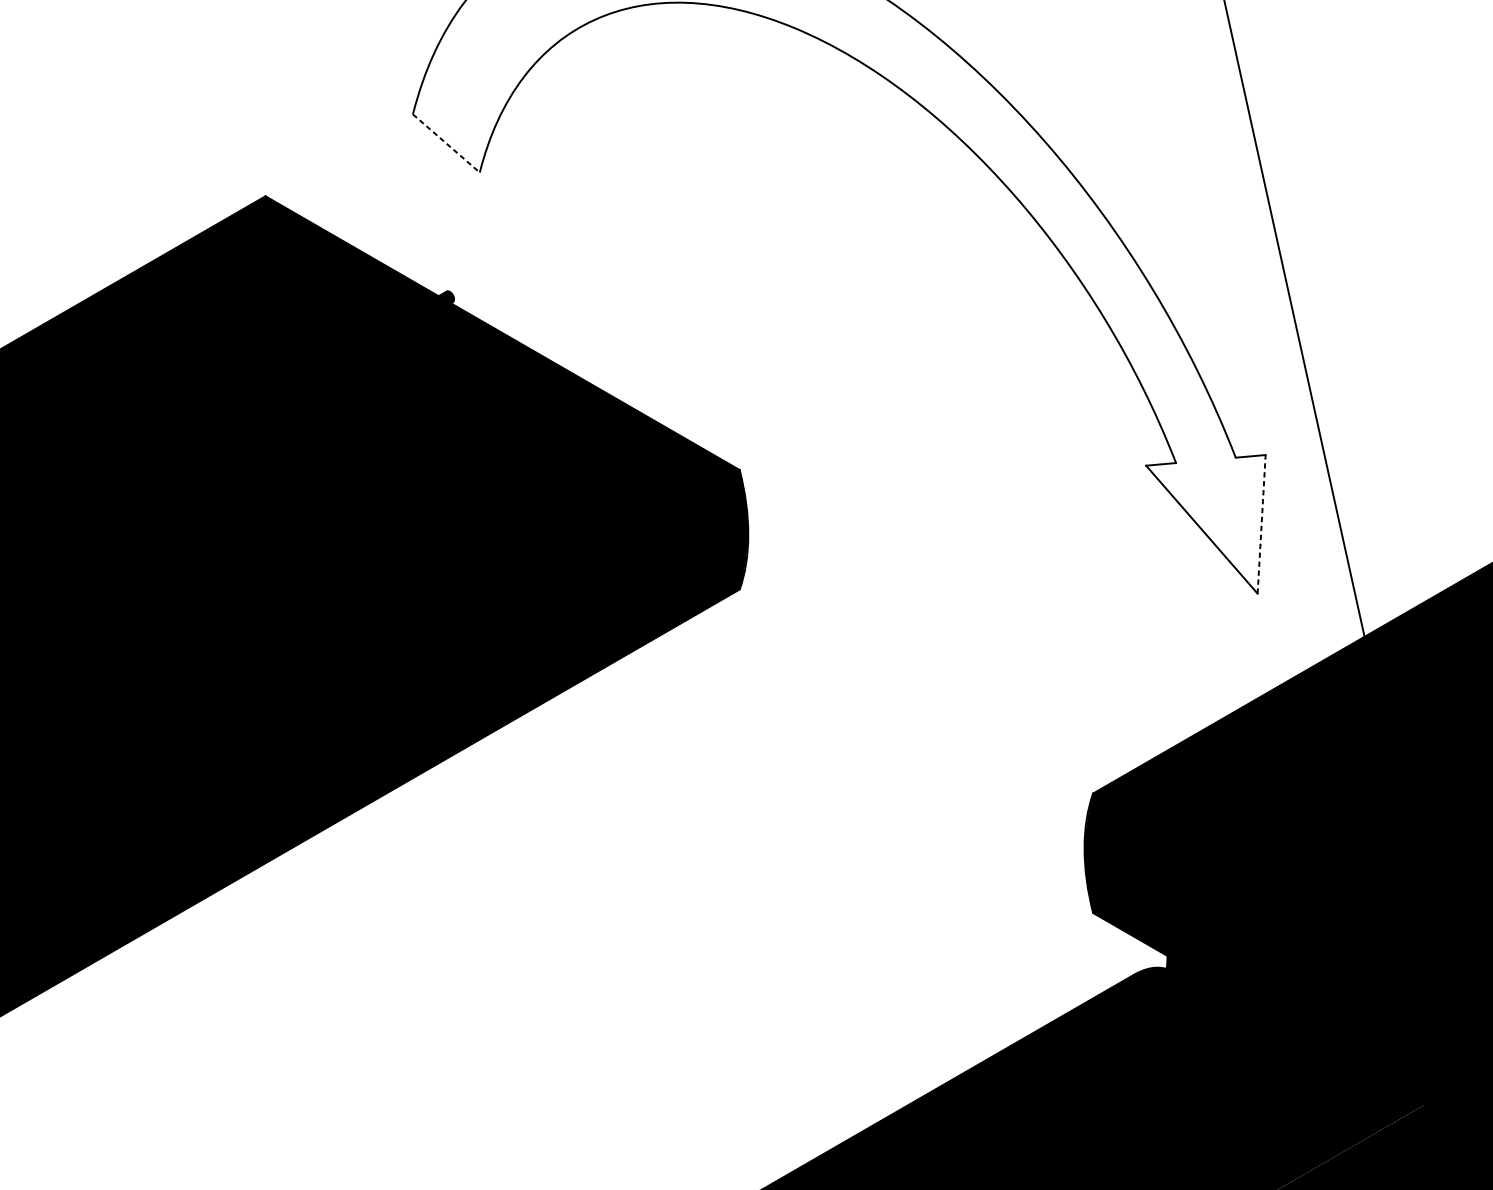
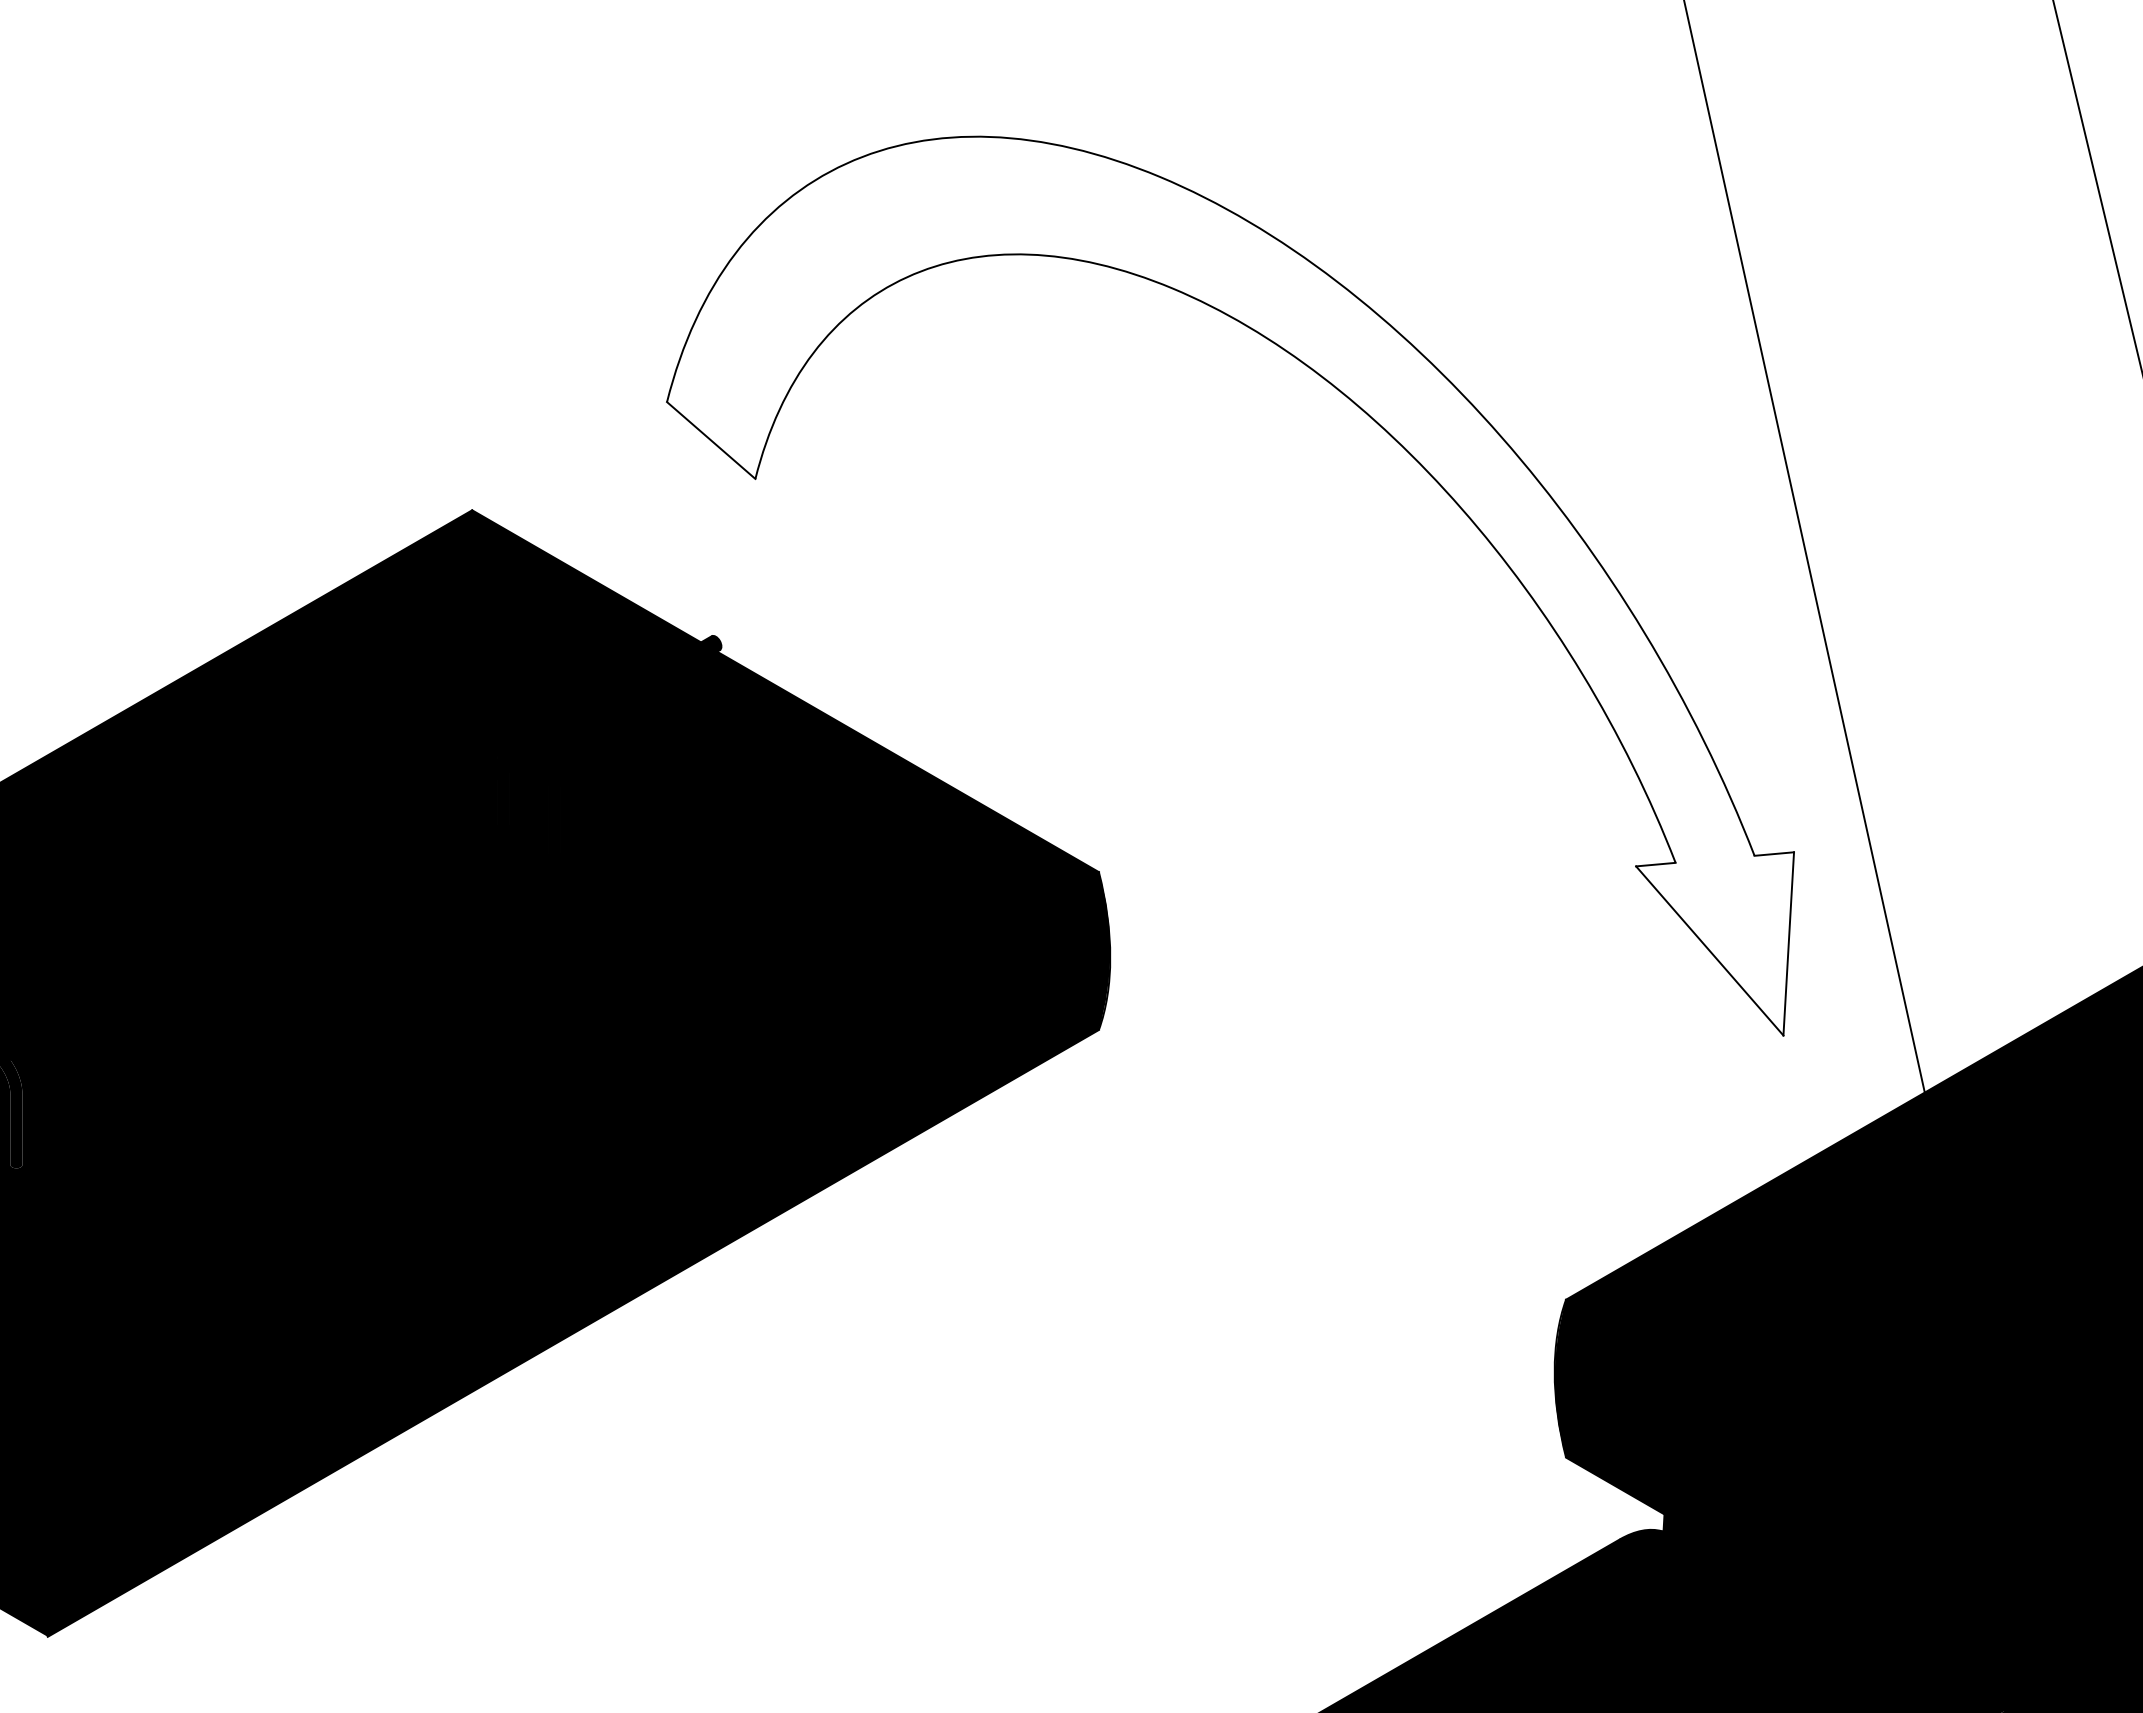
line: (446, 143) -> (711, 440), dashed -> solid
line: (1261, 524) -> (1788, 943), dashed -> solid

